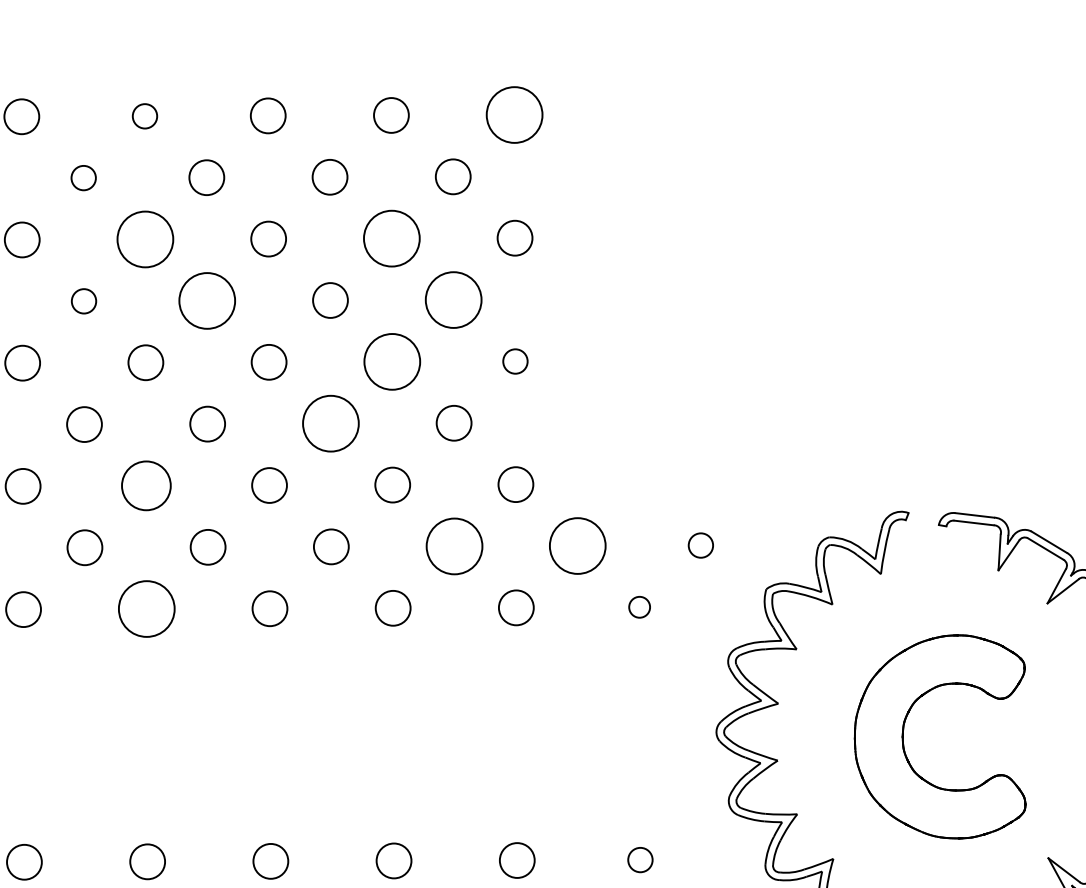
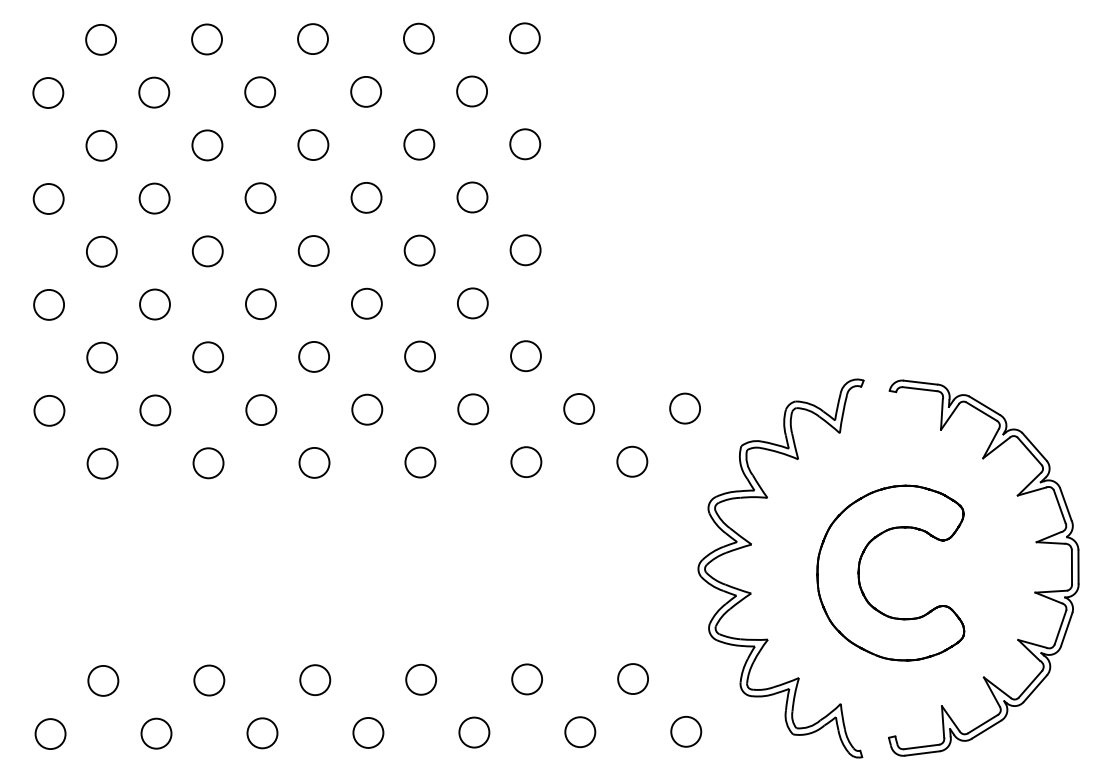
circle: (514, 115) -> (524, 38), size x0.62
circle: (144, 116) -> (206, 39), size x1.43
circle: (83, 177) -> (154, 92), size x1.43
circle: (392, 238) -> (419, 144), size x0.62
circle: (145, 239) -> (207, 145), size x0.62
circle: (453, 300) -> (472, 197), size x0.62
circle: (83, 301) -> (154, 198), size x1.43
circle: (207, 301) -> (260, 198), size x0.62
circle: (392, 361) -> (419, 250), size x0.62
circle: (515, 361) -> (525, 250), size x1.43
circle: (330, 423) -> (366, 303), size x0.62
circle: (145, 486) -> (207, 357), size x0.71
circle: (578, 545) -> (579, 408), size x0.62
circle: (700, 545) -> (684, 408), size x1.43
circle: (454, 546) -> (473, 409), size x0.62
circle: (639, 607) -> (632, 461), size x1.67
circle: (146, 609) -> (208, 463), size x0.62
circle: (639, 859) -> (632, 678), size x1.43

